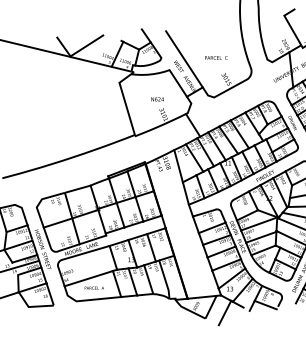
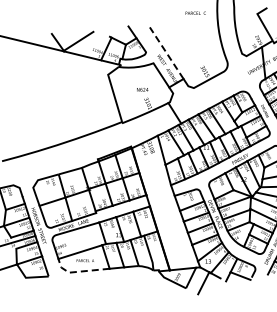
text: (215, 57) -> (195, 12), moved
line: (185, 59) -> (167, 53), solid -> dashed
line: (87, 300) -> (79, 271), solid -> dashed

